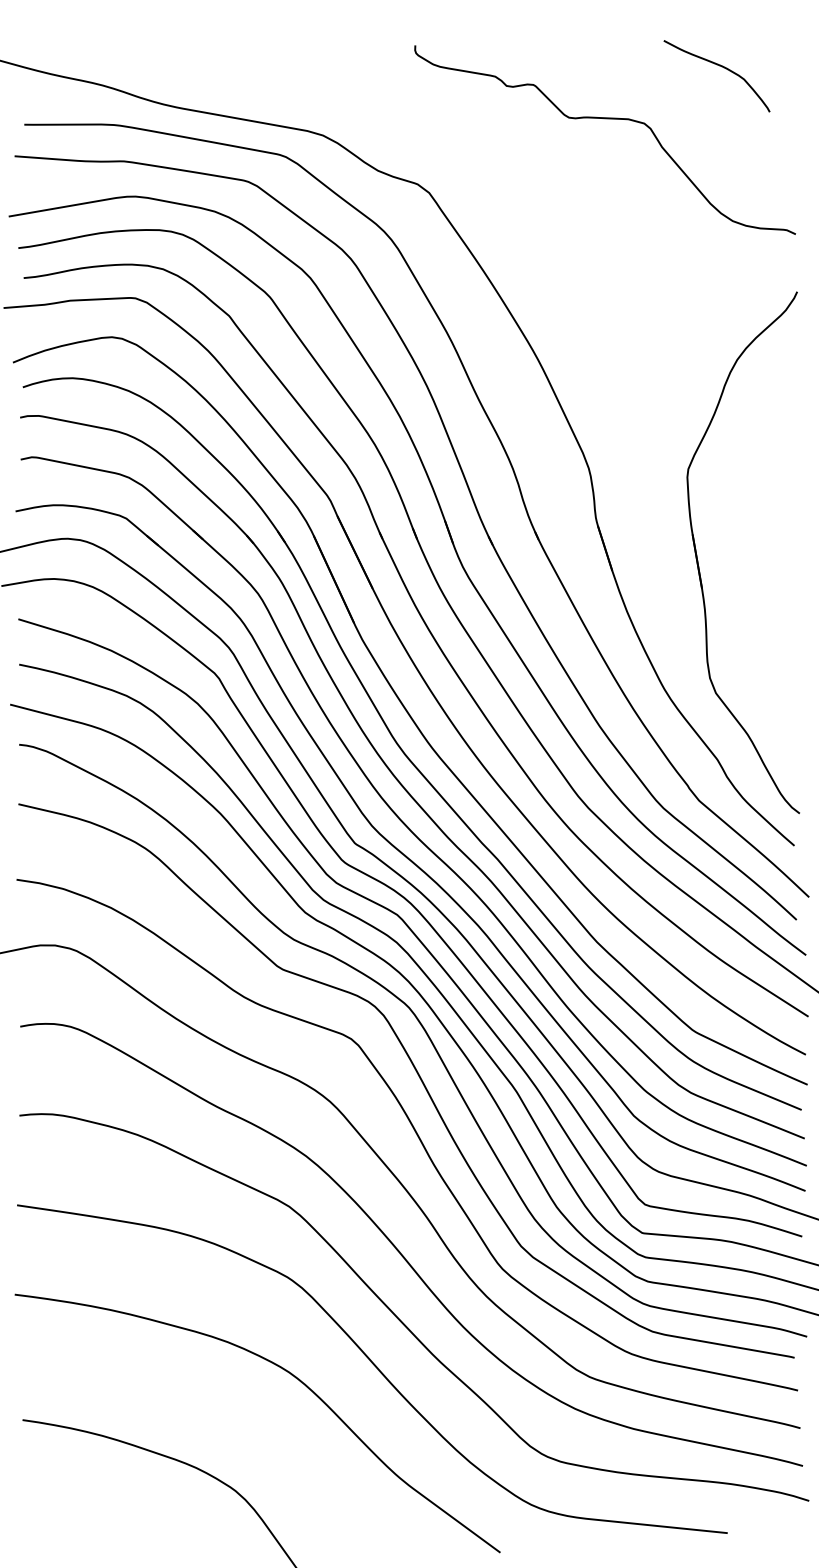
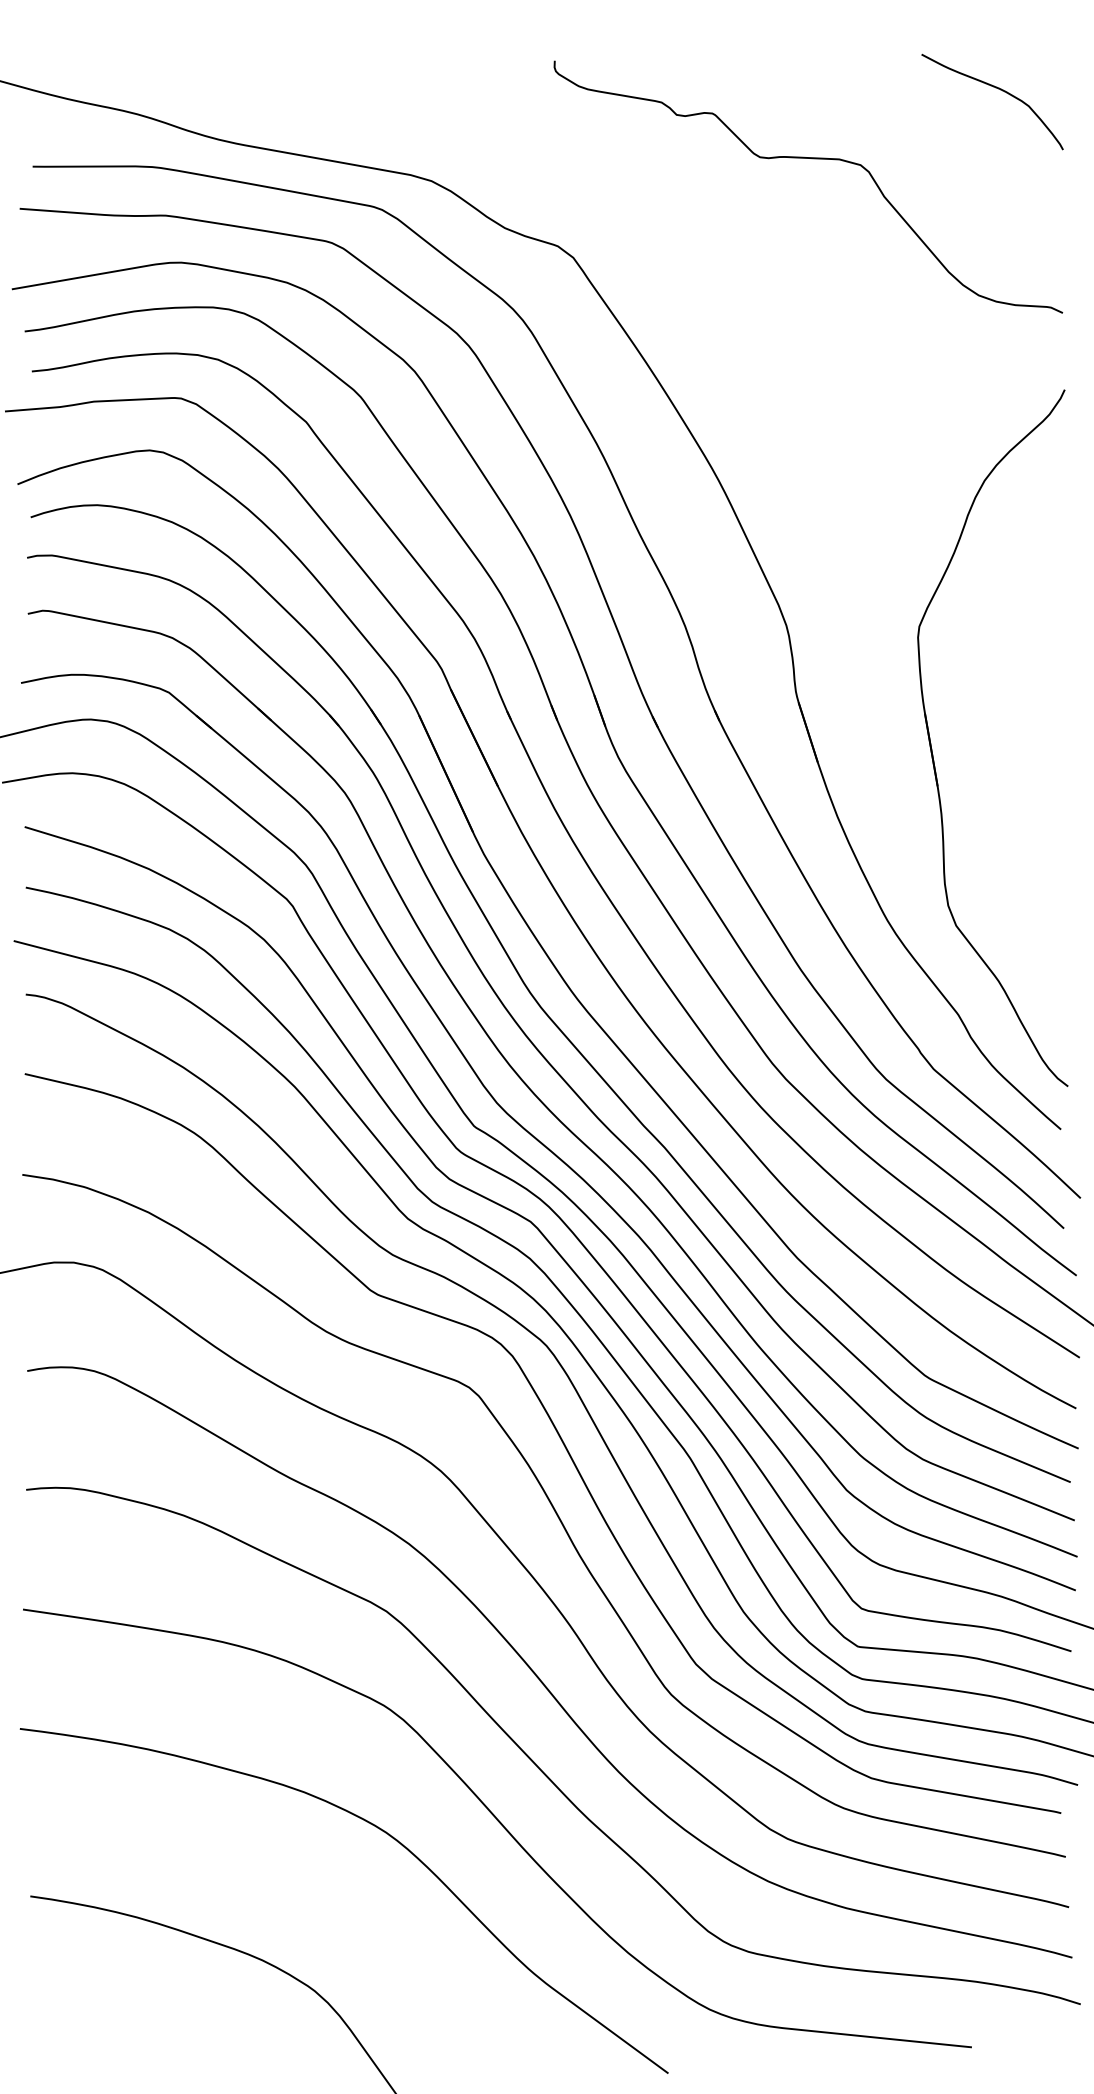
curve: (719, 66) -> (995, 88), moved

